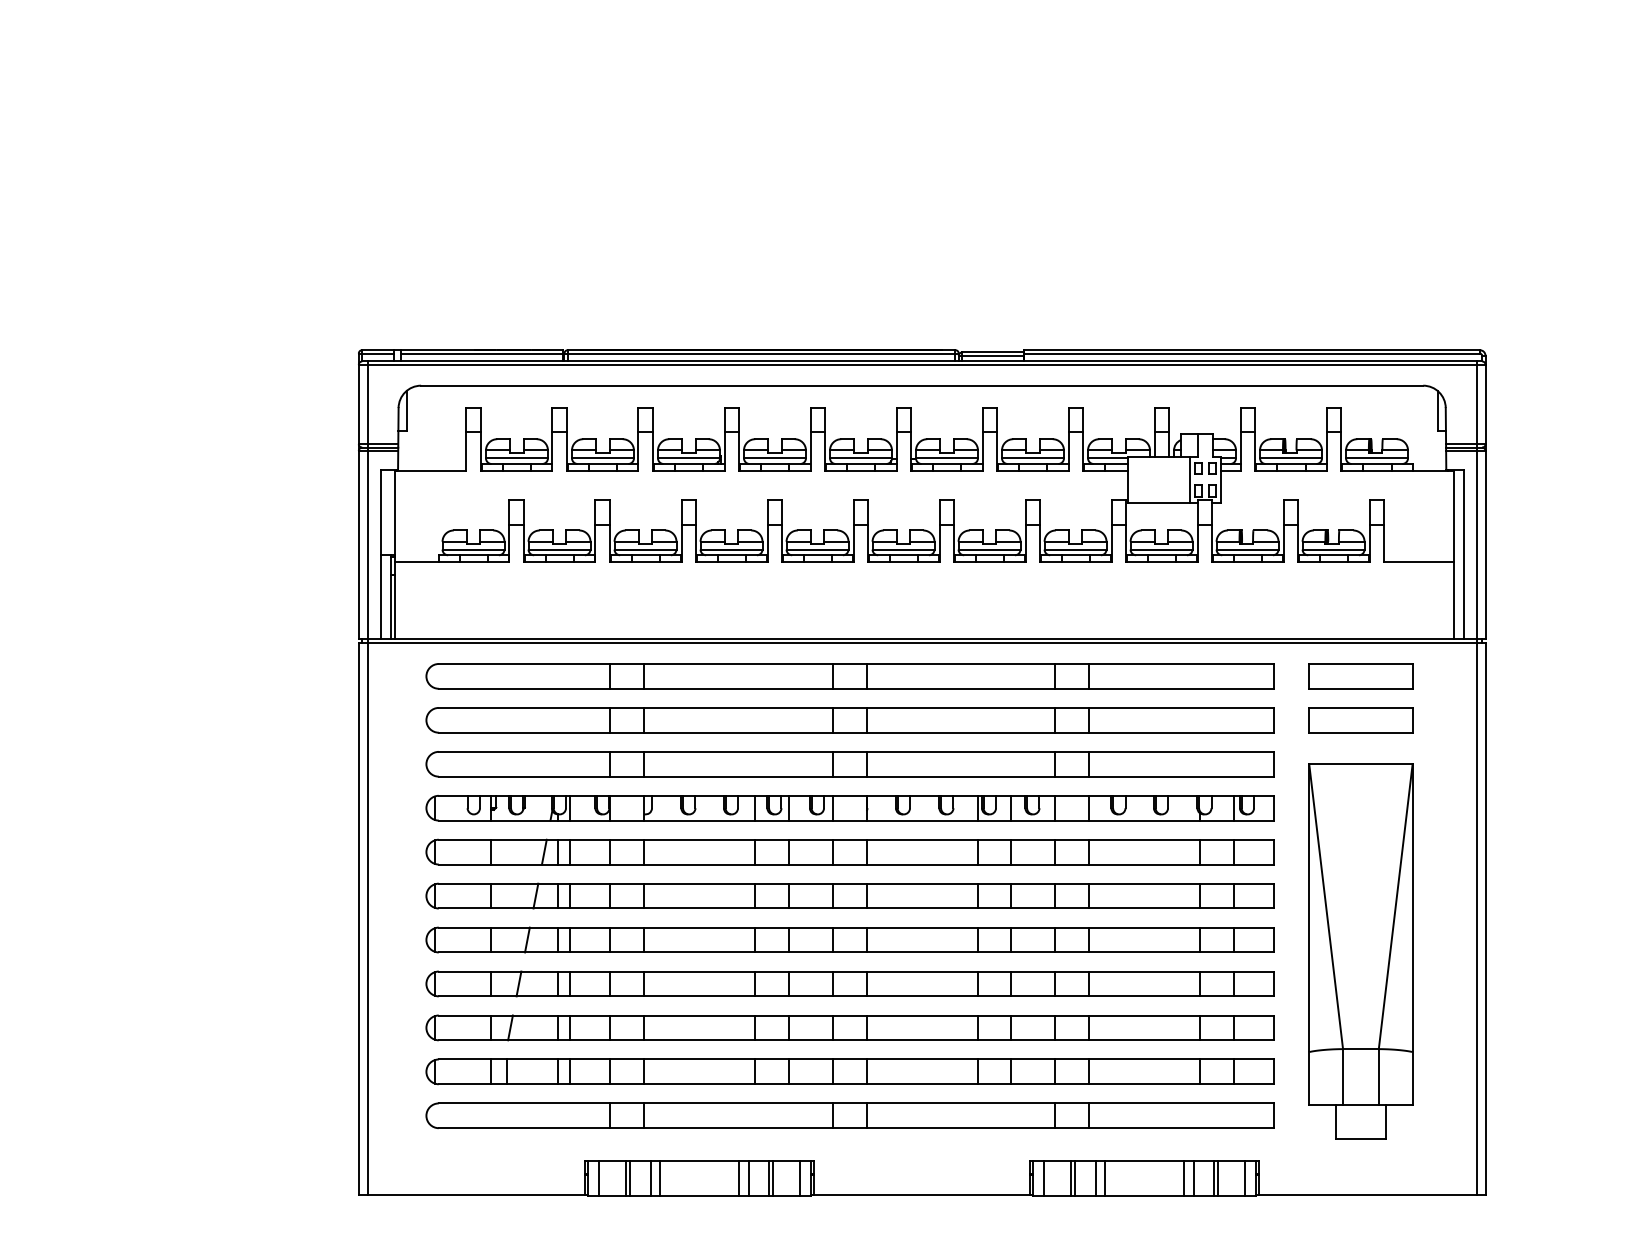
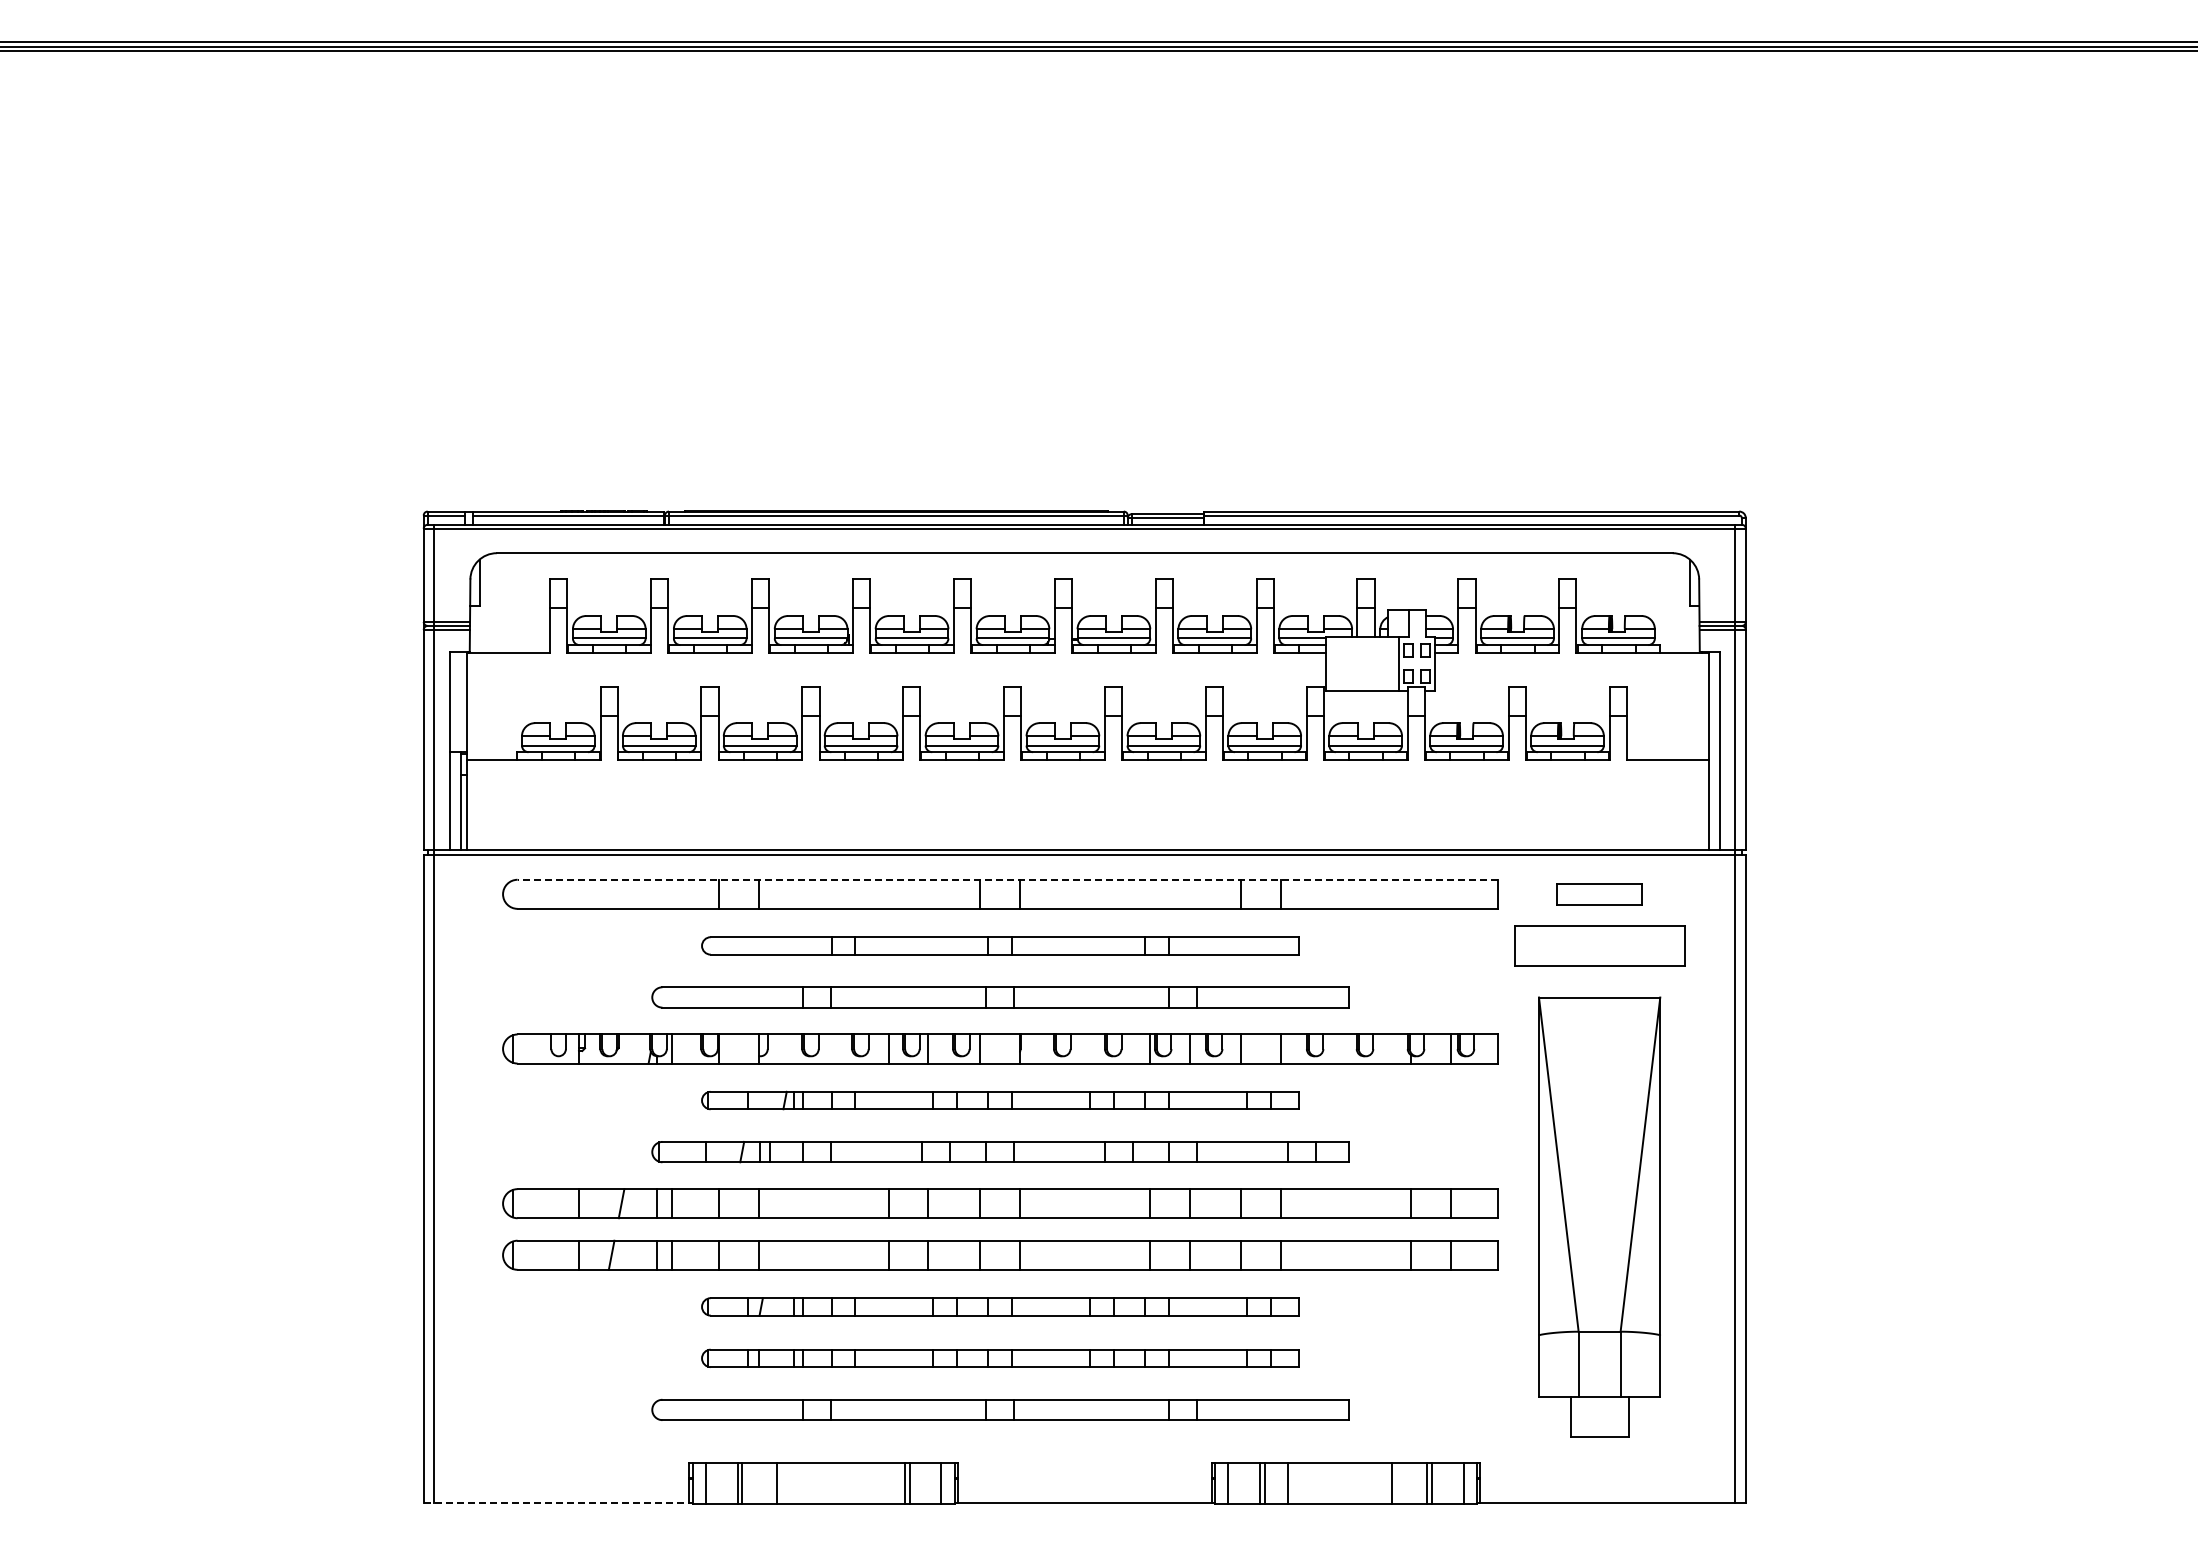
line: (856, 663) -> (1007, 879), solid -> dashed
part: (1360, 676) -> (1599, 894), size x0.7
part: (850, 719) -> (1000, 945), size x0.6
part: (1360, 719) -> (1599, 945), size x1.4
part: (850, 764) -> (1000, 997), size x0.7
part: (850, 852) -> (1000, 1100), size x0.6
part: (850, 895) -> (1000, 1151), size x0.7
part: (850, 1027) -> (1000, 1306), size x0.6
part: (850, 1071) -> (1000, 1358), size x0.6
part: (850, 1115) -> (1000, 1409), size x0.7
line: (650, 1178) -> (766, 1483), removed
line: (738, 1178) -> (869, 1483), removed
line: (748, 1178) -> (881, 1483), removed
line: (1105, 1178) -> (1299, 1483), removed
line: (1193, 1178) -> (1403, 1483), removed
line: (473, 1195) -> (558, 1503), solid -> dashed

